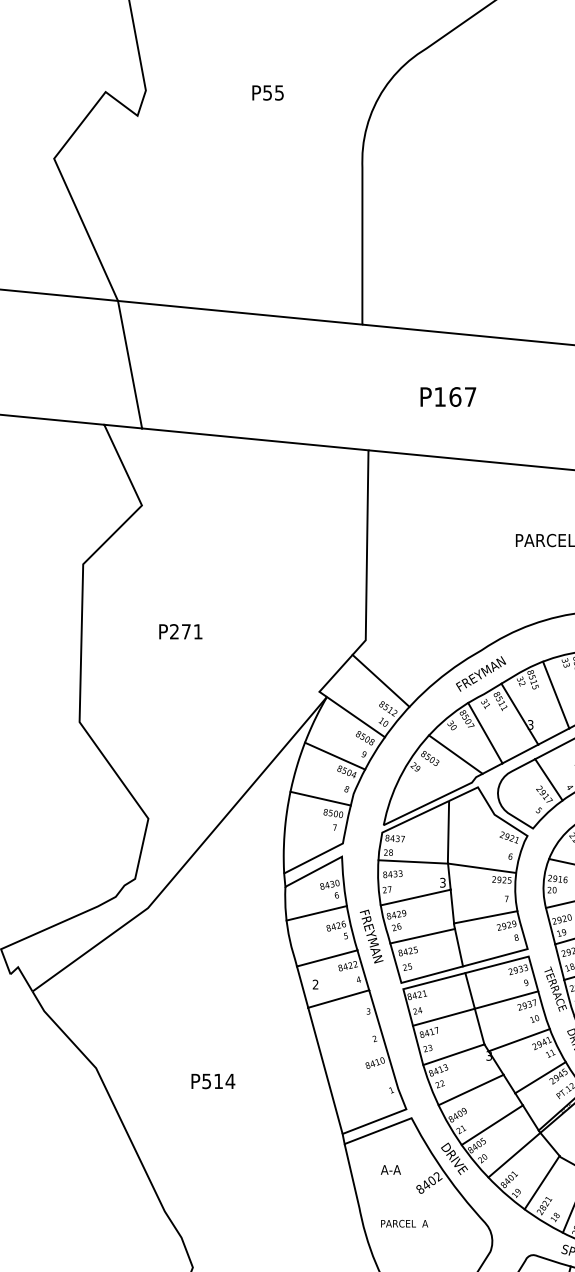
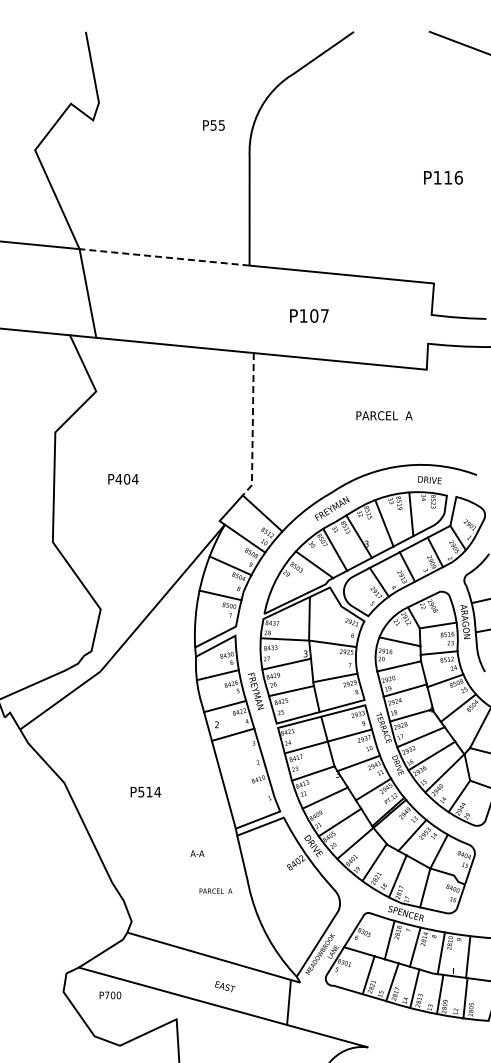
text: (267, 93) -> (213, 125), moved
line: (240, 312) -> (164, 257), solid -> dashed
text: (455, 396) -> (314, 315), P167 -> P107
line: (366, 555) -> (252, 426), solid -> dashed
text: (185, 632) -> (126, 479), P271 -> P404
text: (391, 1169) -> (197, 853), moved
text: (403, 1222) -> (215, 890), moved

